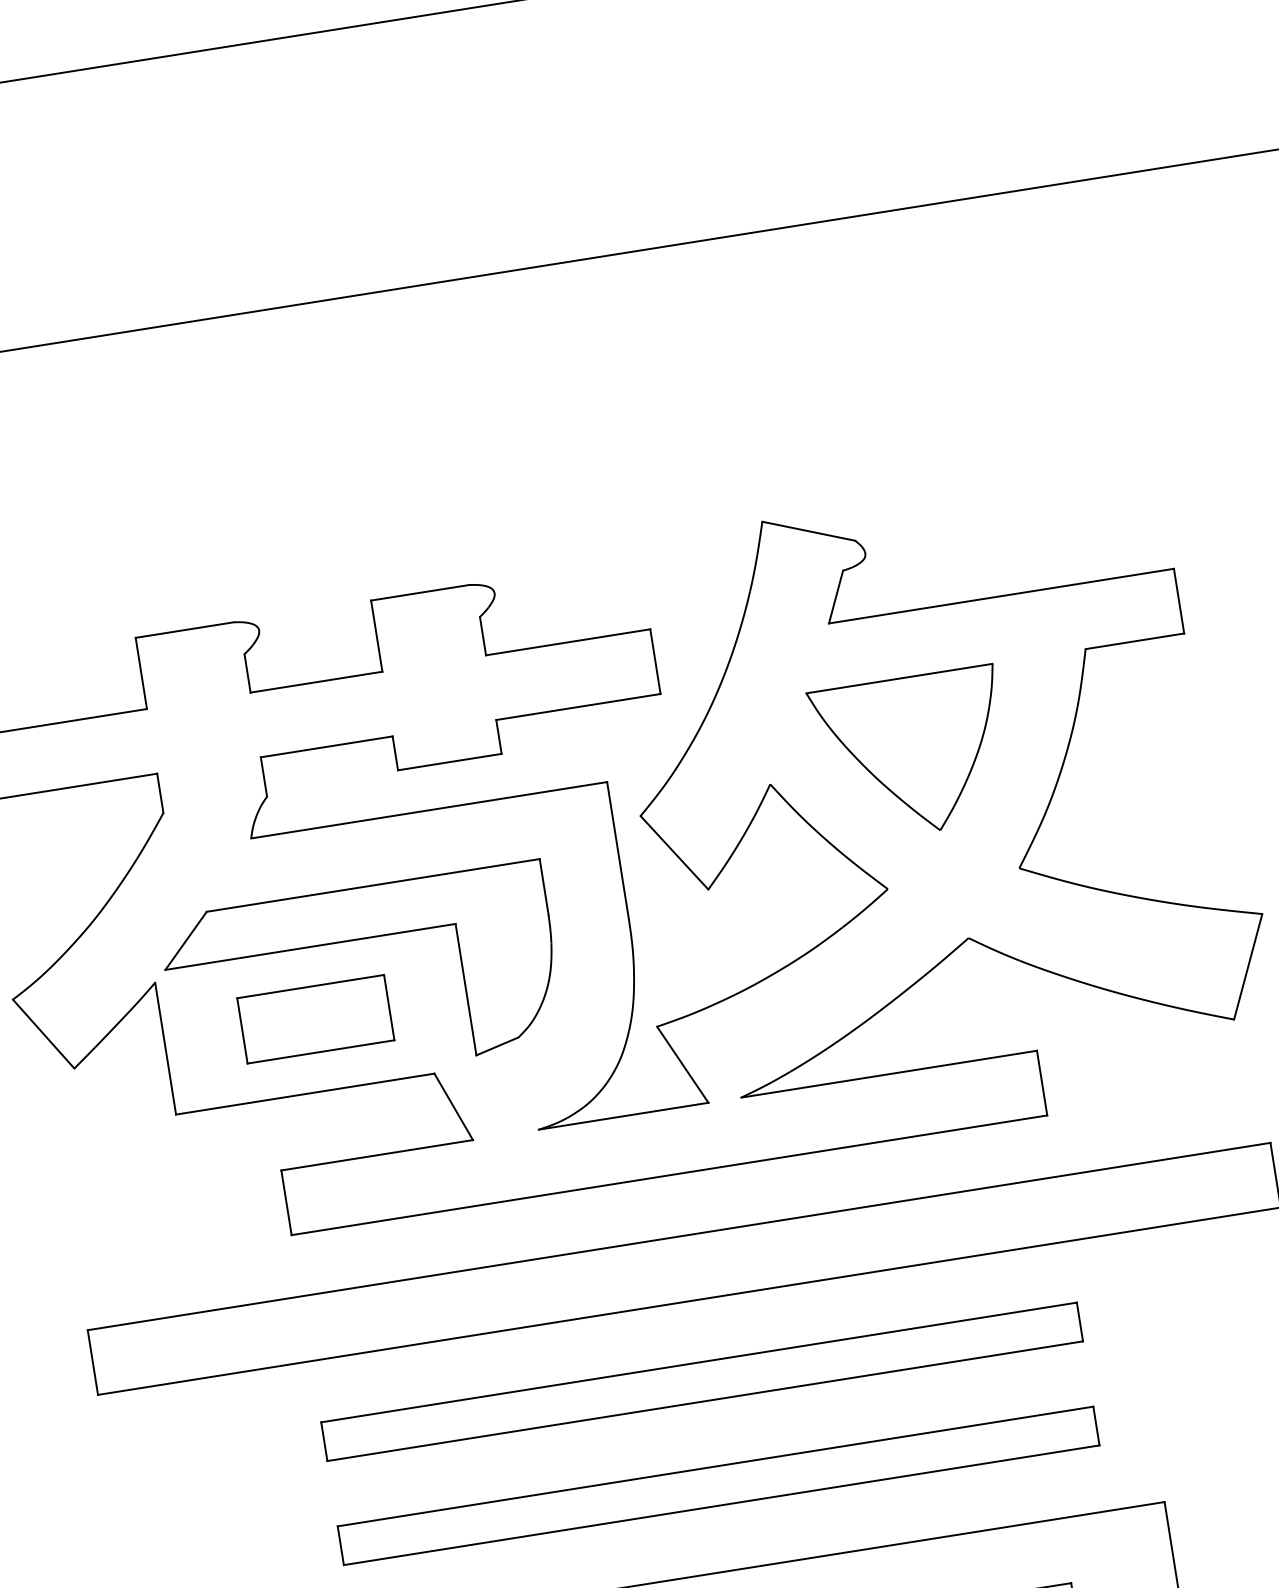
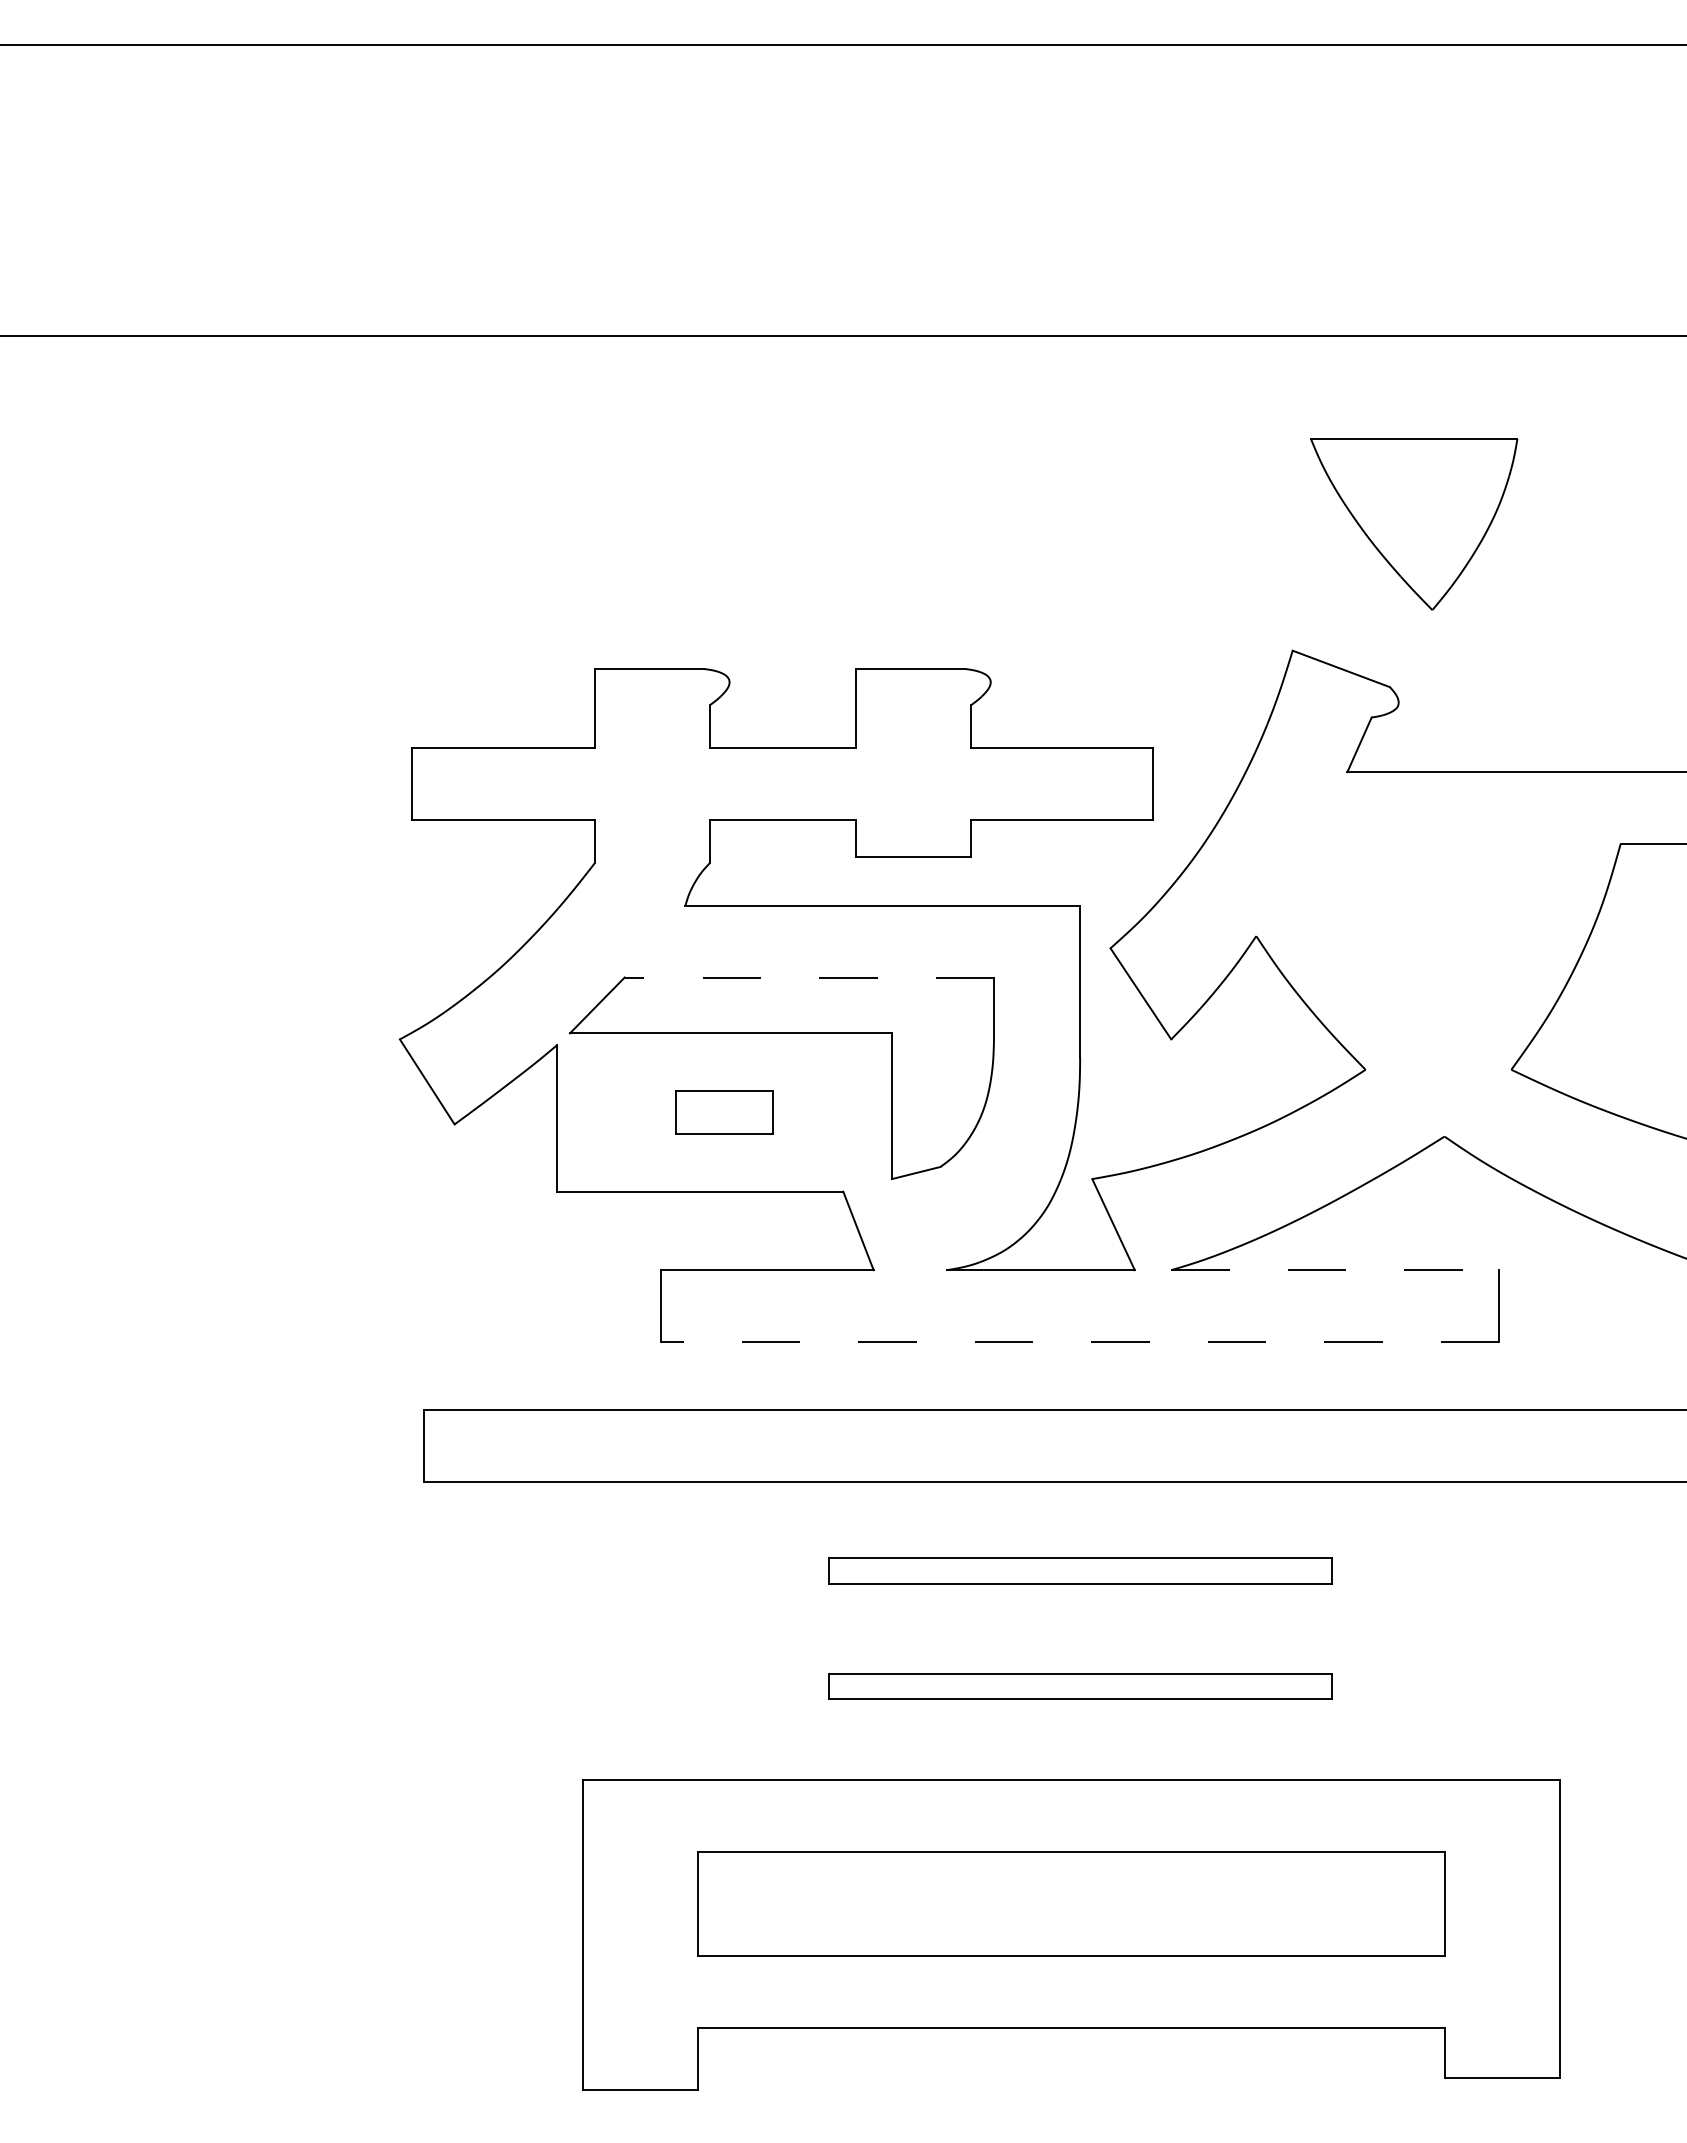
part: (911, 755) -> (1414, 524), moved
line: (373, 885) -> (809, 977), solid -> dashed
part: (316, 1019) -> (724, 1112), size x0.6
line: (889, 1074) -> (1335, 1270), solid -> dashed
line: (668, 1174) -> (1079, 1341), solid -> dashed
part: (701, 1382) -> (1079, 1571), size x0.6
part: (718, 1486) -> (1079, 1686), size x0.6

